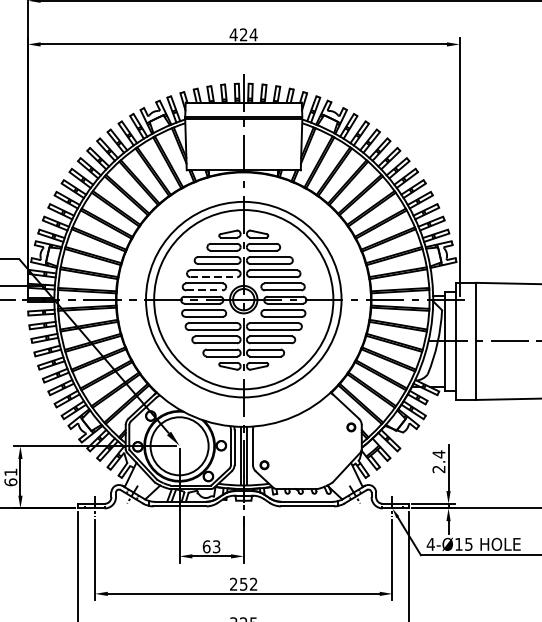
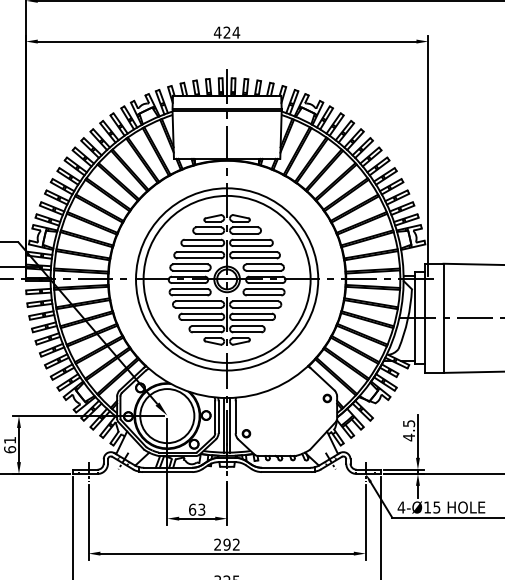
line: (214, 277) -> (199, 258), dashed -> solid
line: (204, 290) -> (190, 270), dashed -> solid
text: (439, 461) -> (409, 430), 2.4 -> 4.5
text: (243, 584) -> (226, 544), 252 -> 292

